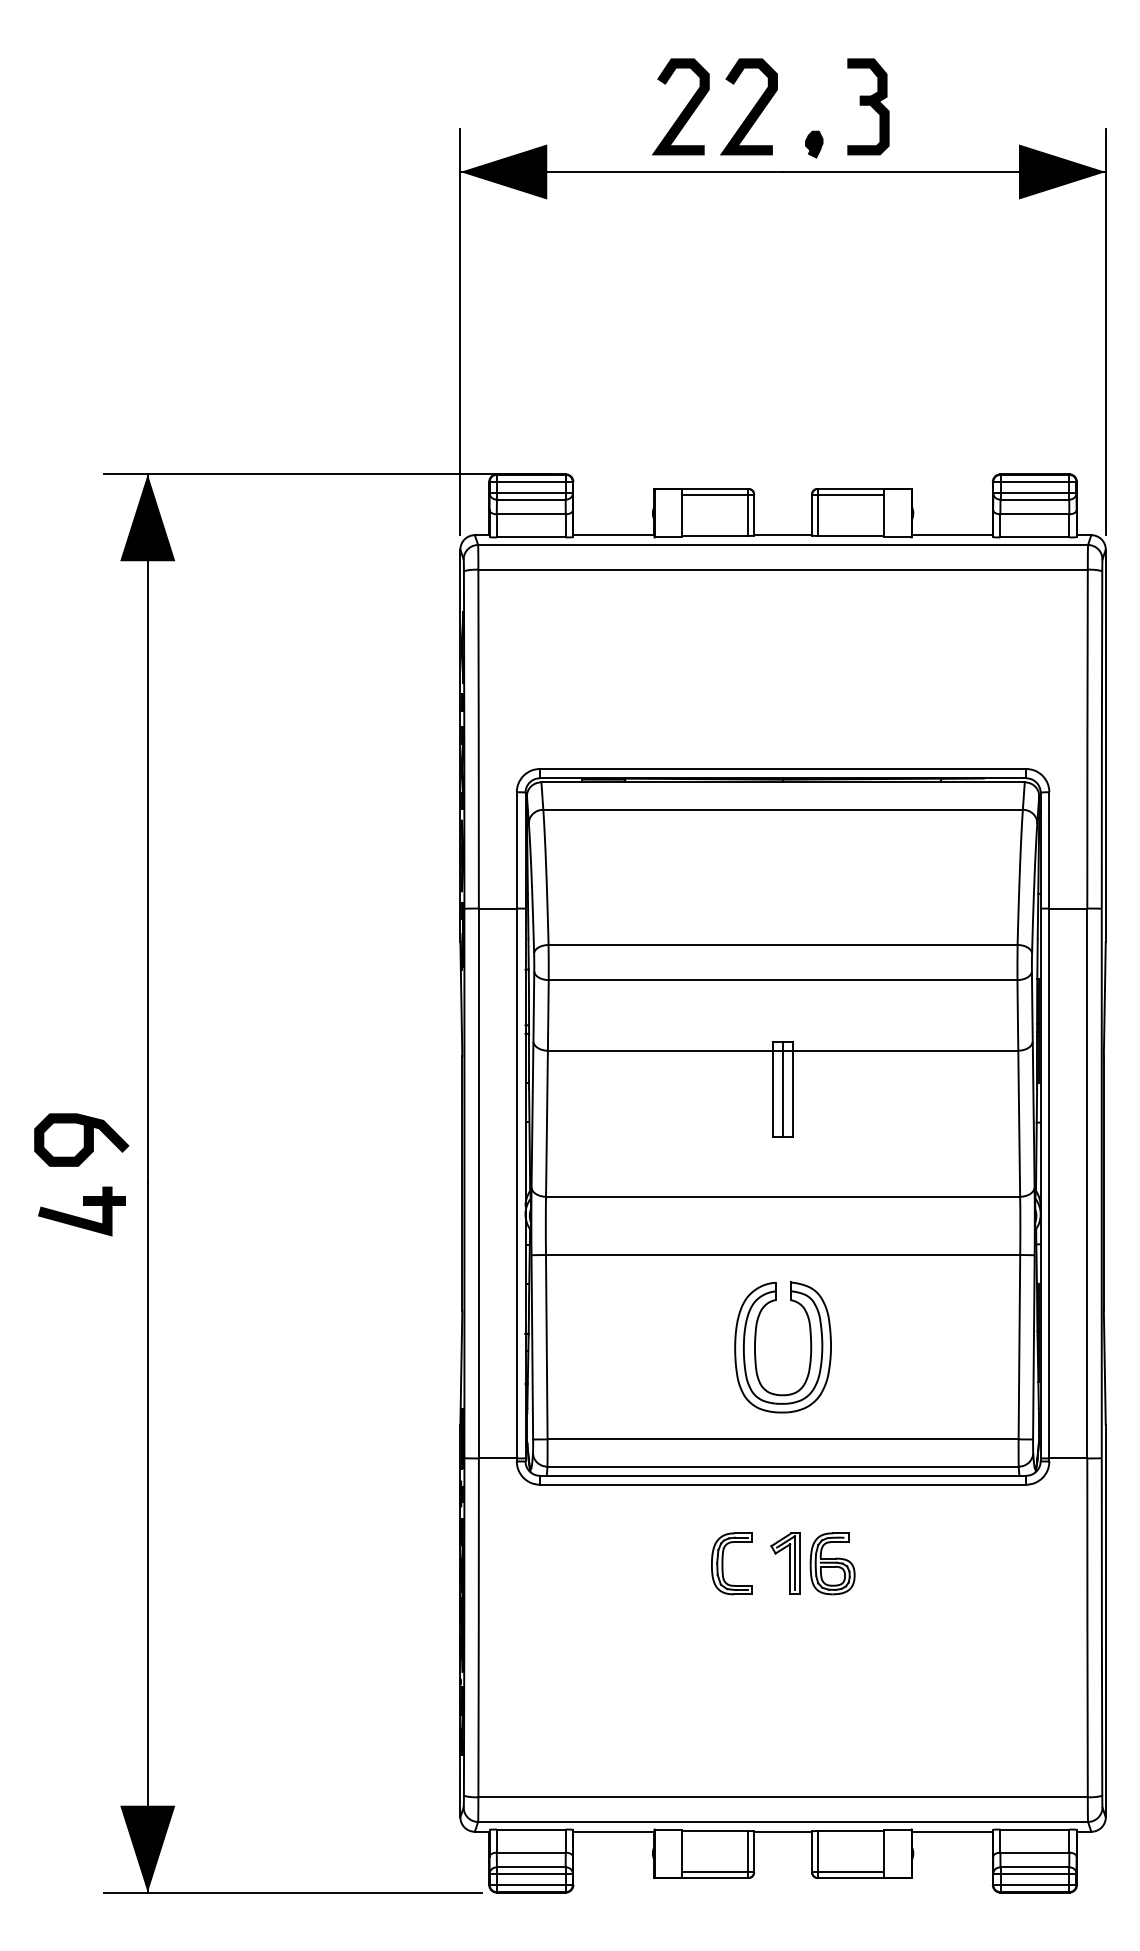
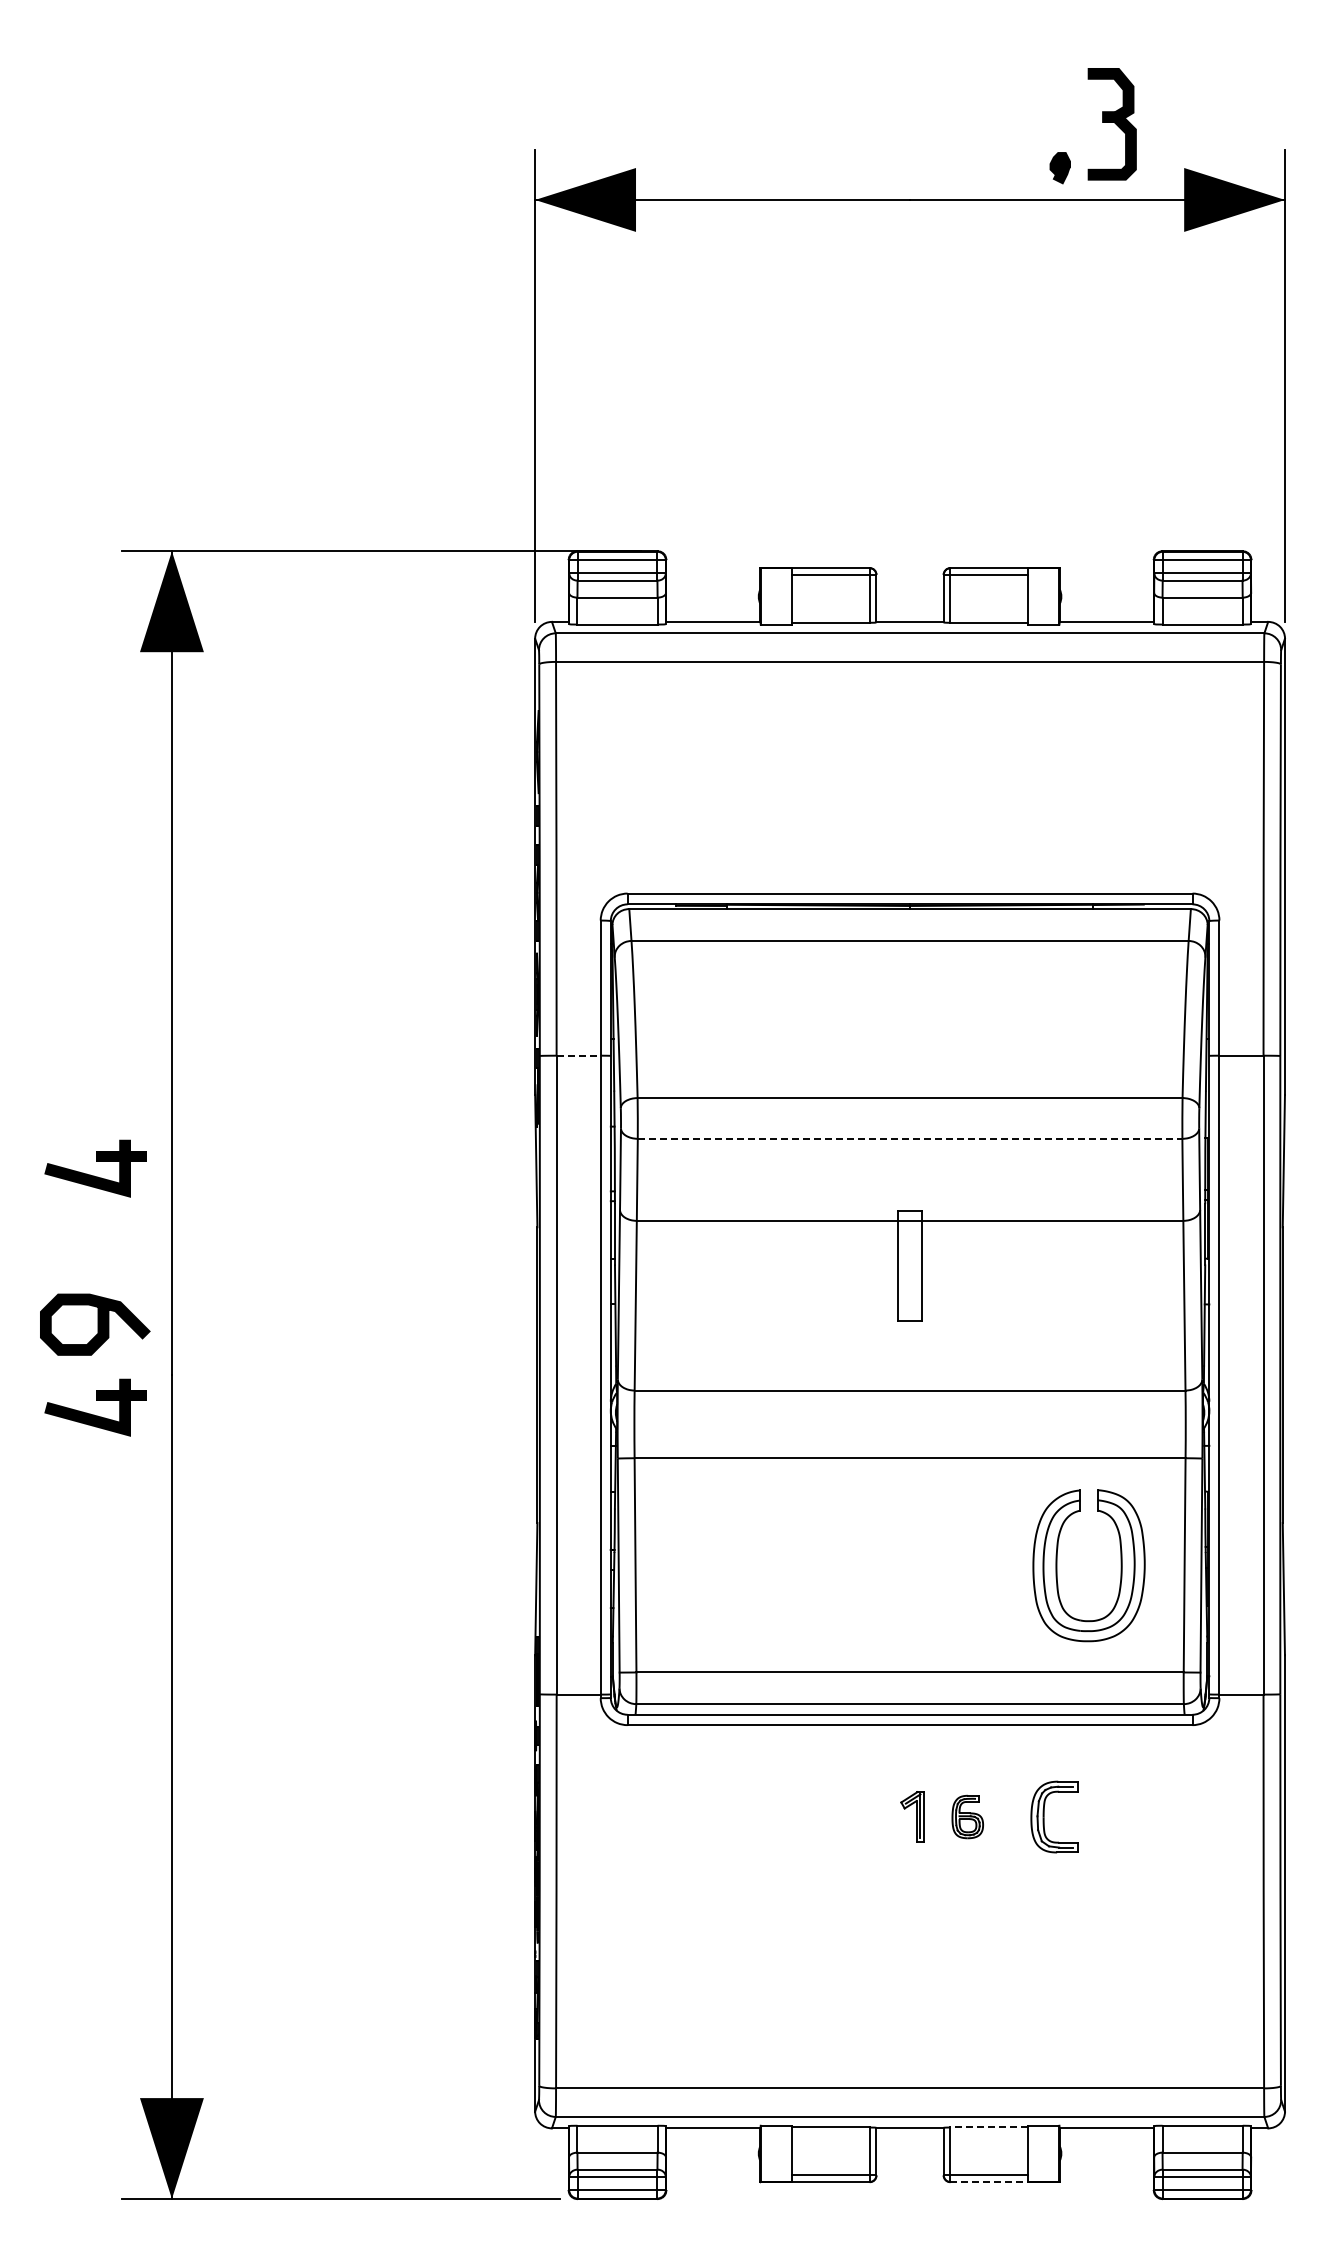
part: (867, 107) -> (1111, 124), moved
curve: (683, 109) -> (794, 127), removed
curve: (751, 109) -> (873, 127), removed
part: (813, 144) -> (1059, 168), moved
line: (498, 908) -> (579, 1055), solid -> dashed
line: (783, 979) -> (910, 1138), solid -> dashed
part: (82, 999) -> (96, 1161), added
line: (783, 1089) -> (910, 1265), removed
part: (755, 1347) -> (1057, 1565), moved
part: (723, 1563) -> (1044, 1816), moved
part: (785, 1563) -> (912, 1816), size x0.7
part: (832, 1563) -> (967, 1816), size x0.6
line: (851, 1831) -> (989, 2127), solid -> dashed
line: (851, 1878) -> (989, 2182), solid -> dashed

